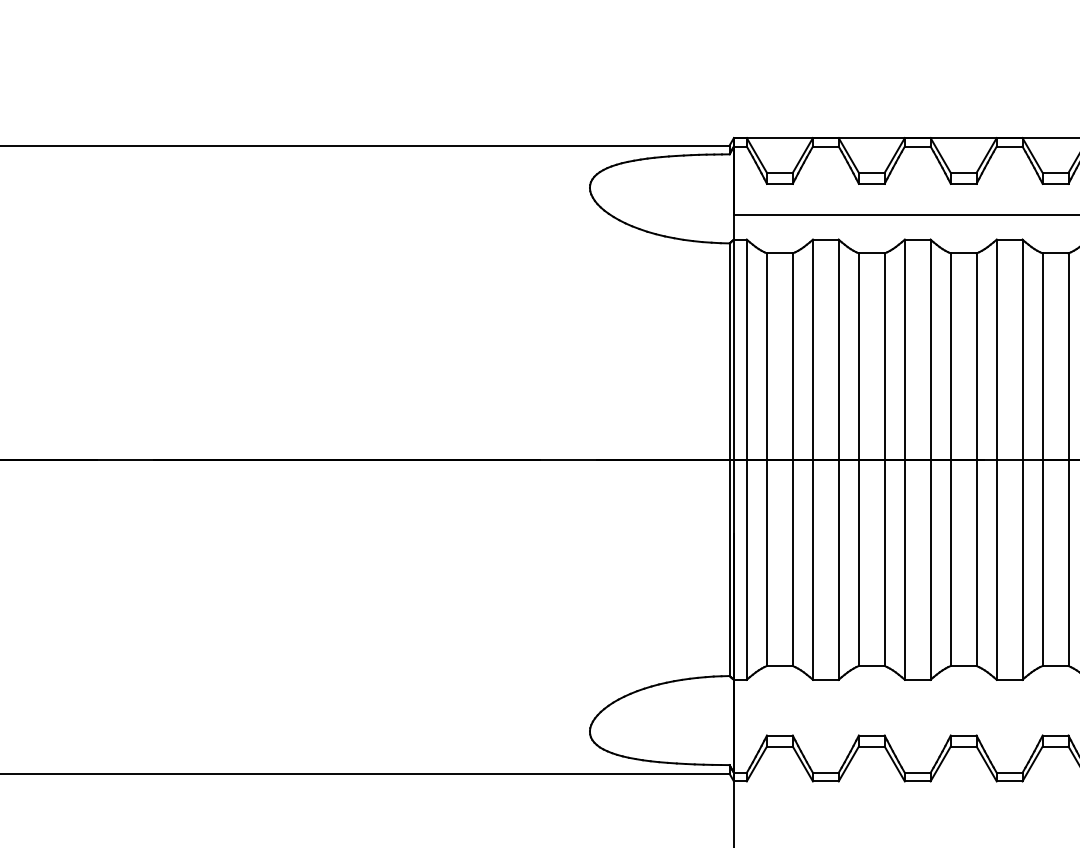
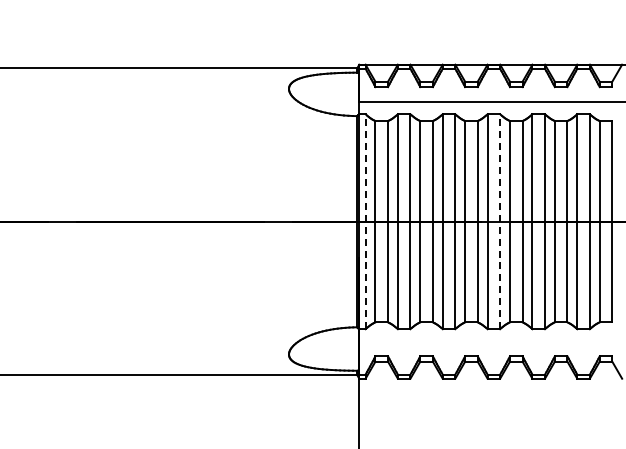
line: (746, 459) -> (365, 221), solid -> dashed
line: (1023, 459) -> (500, 221), solid -> dashed

